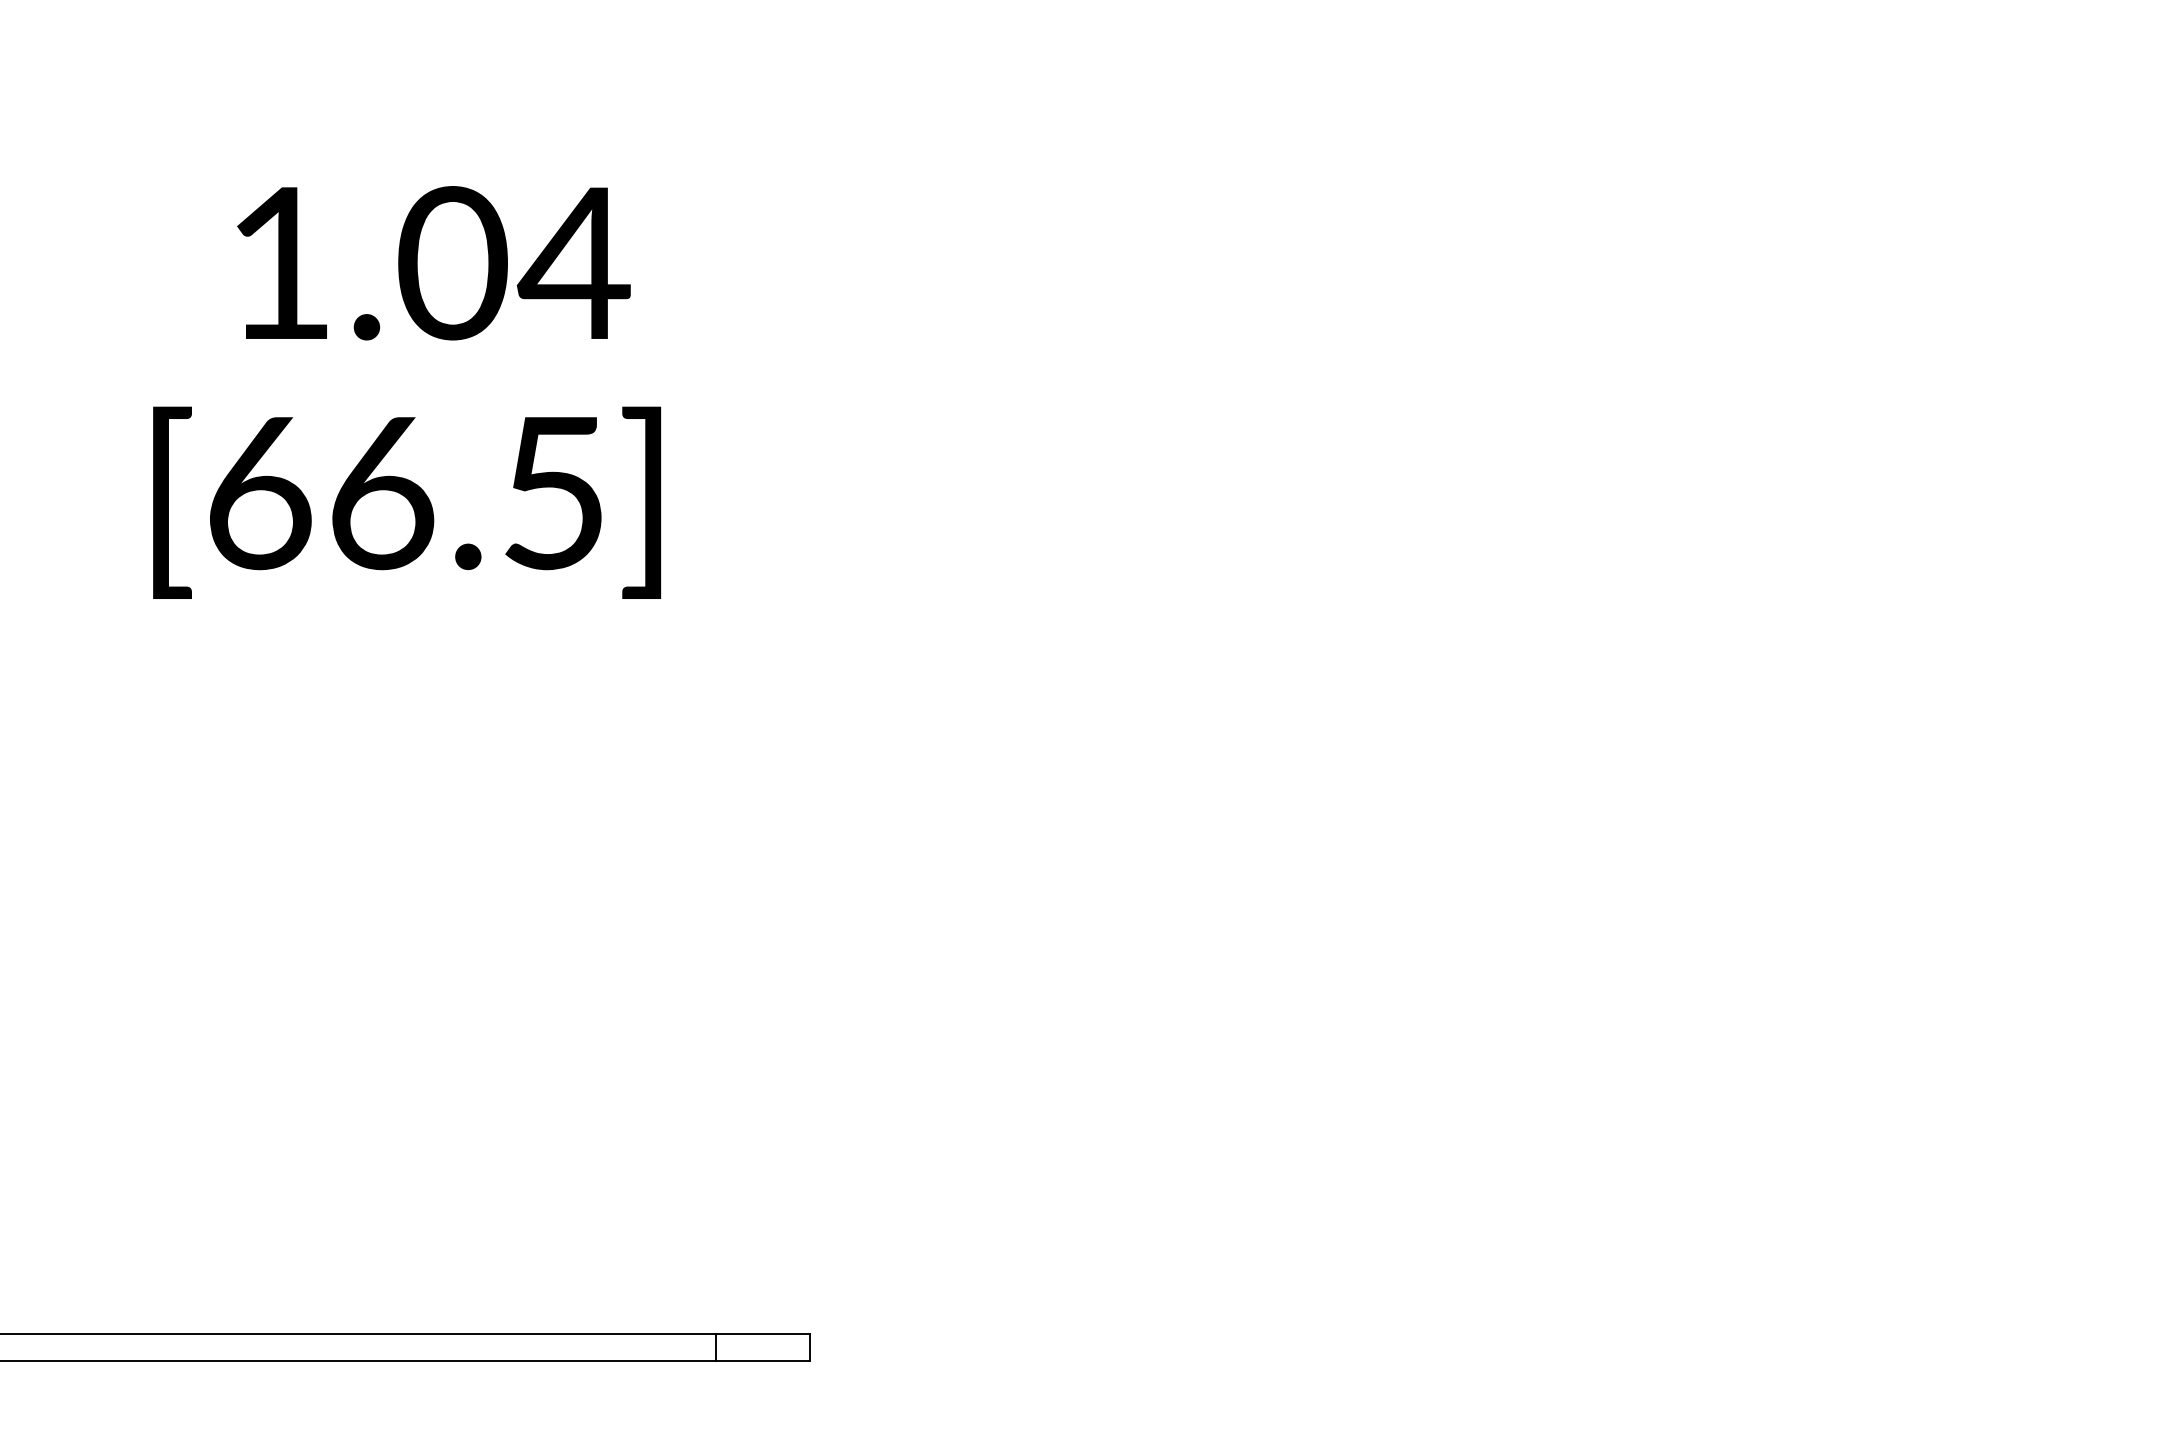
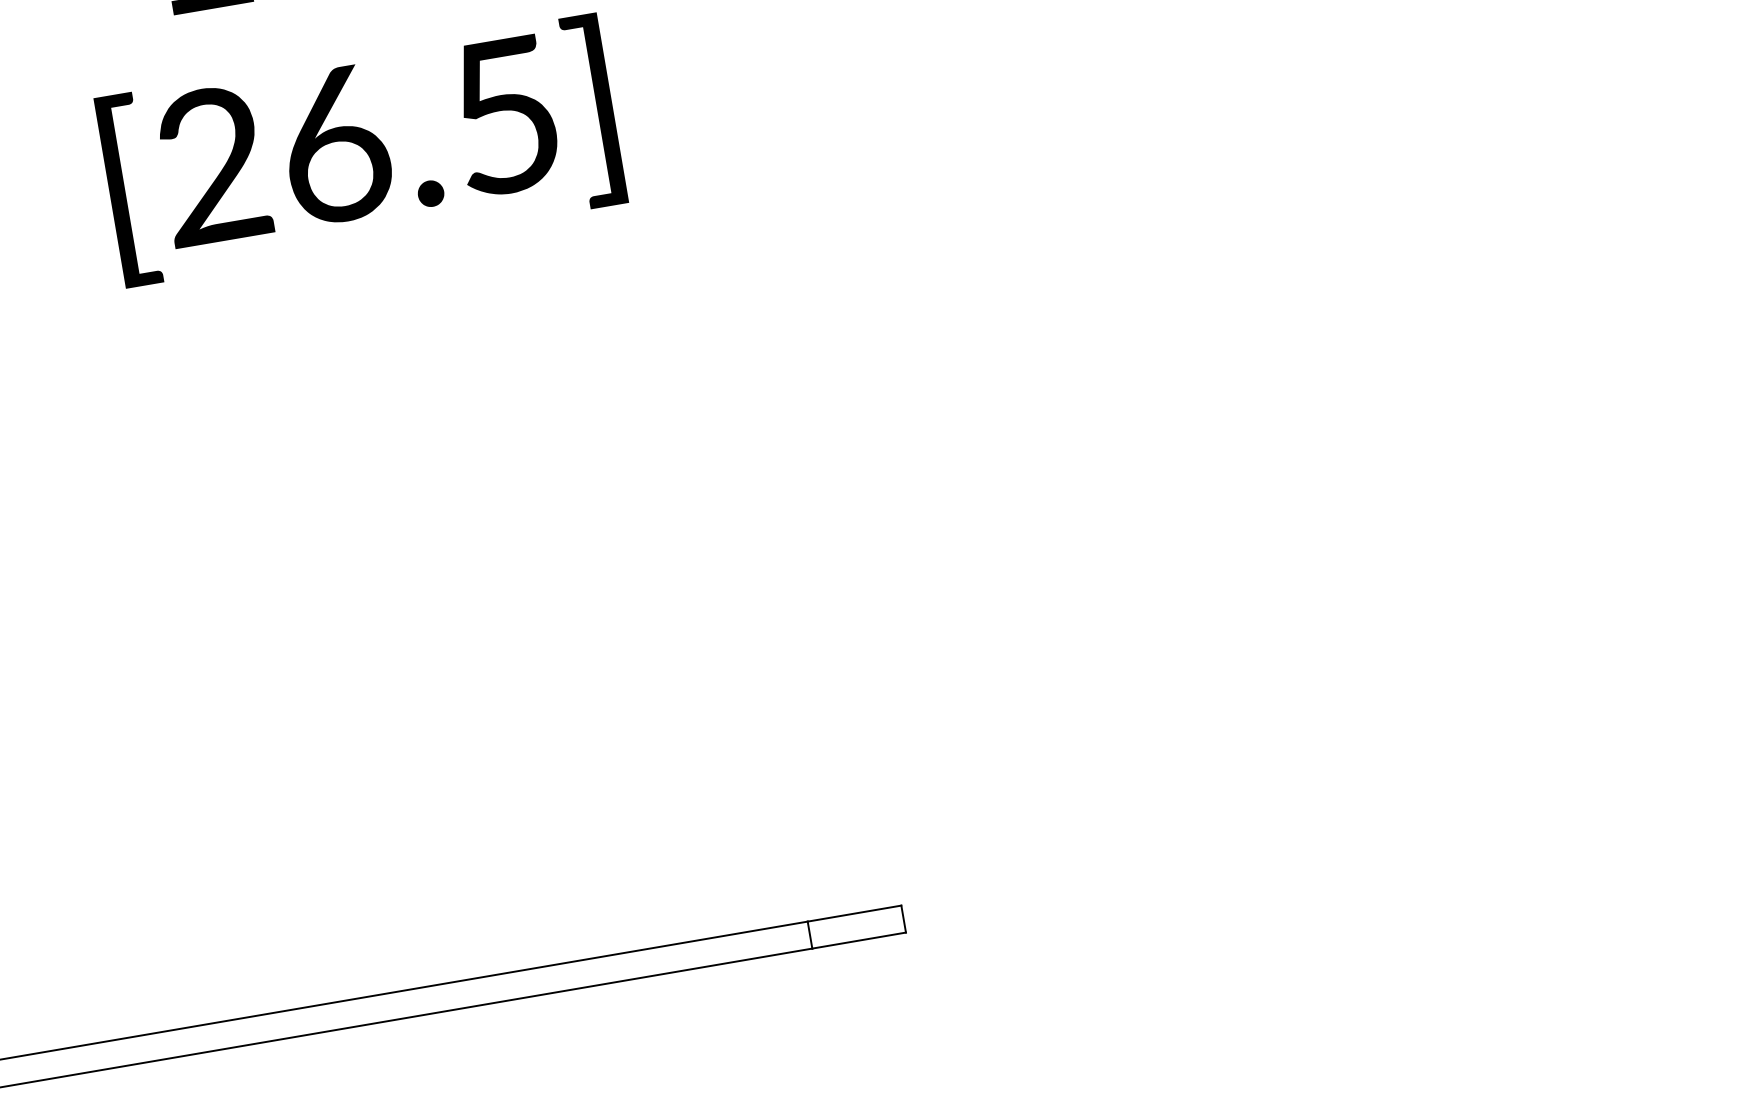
text: (259, 492) -> (213, 165), [66.5] -> [26.5]

